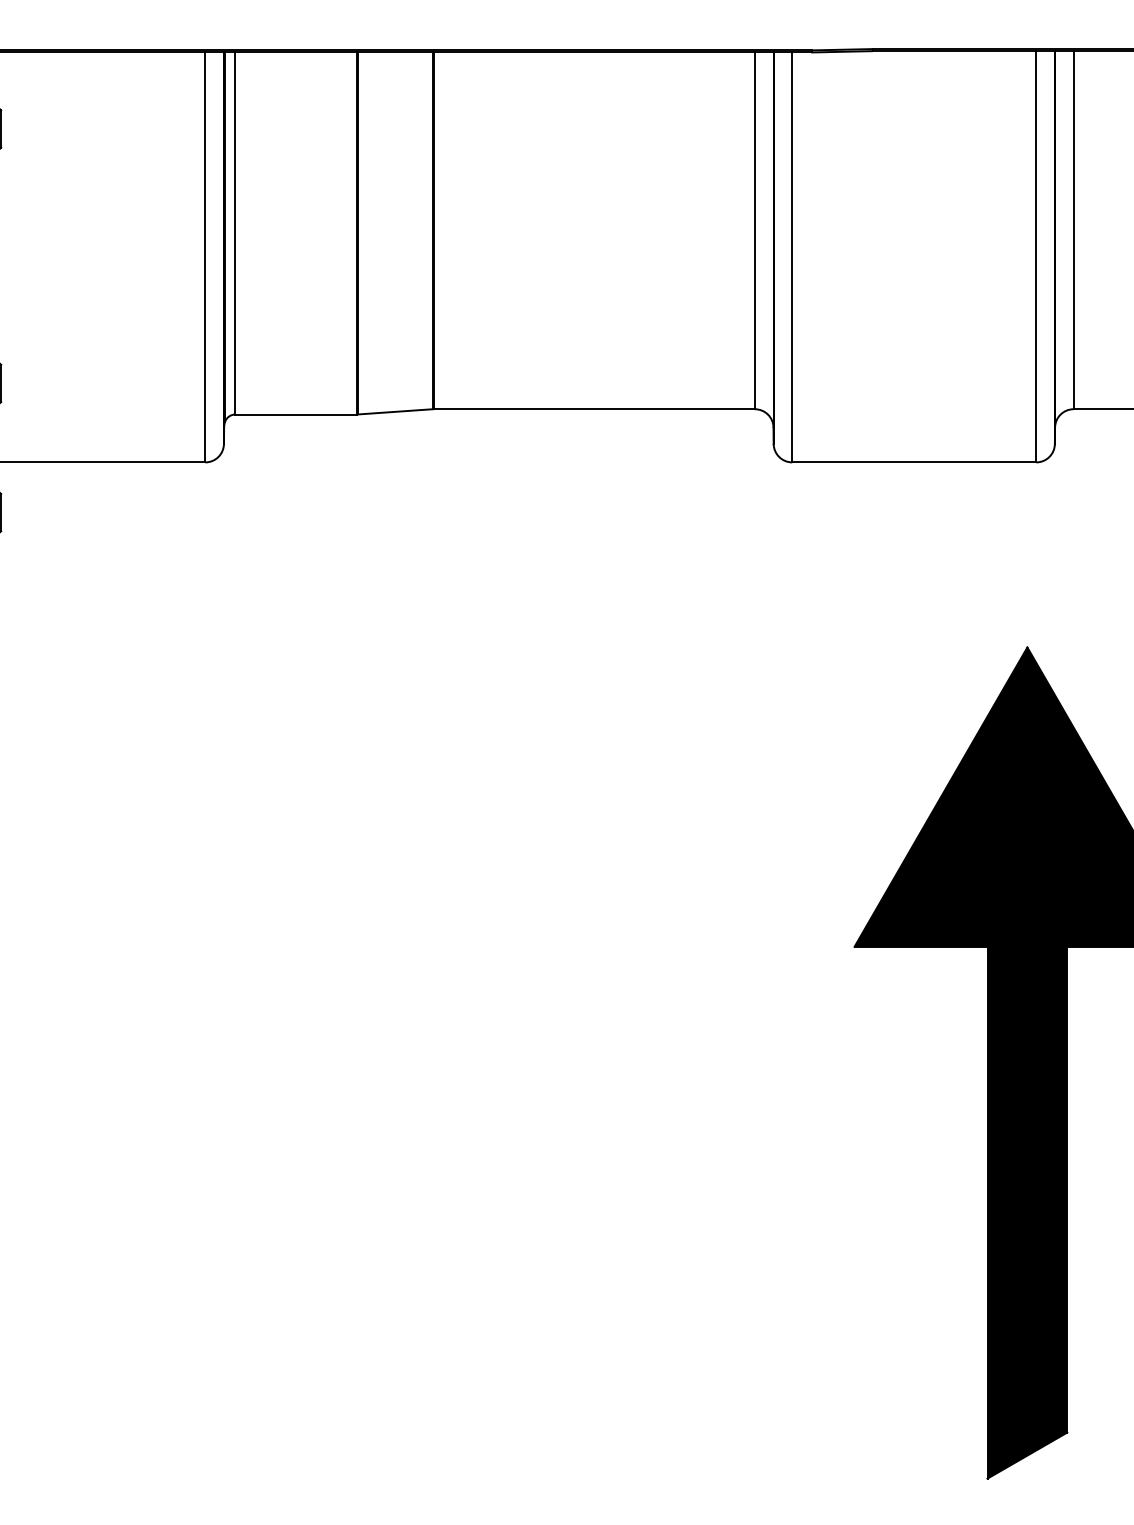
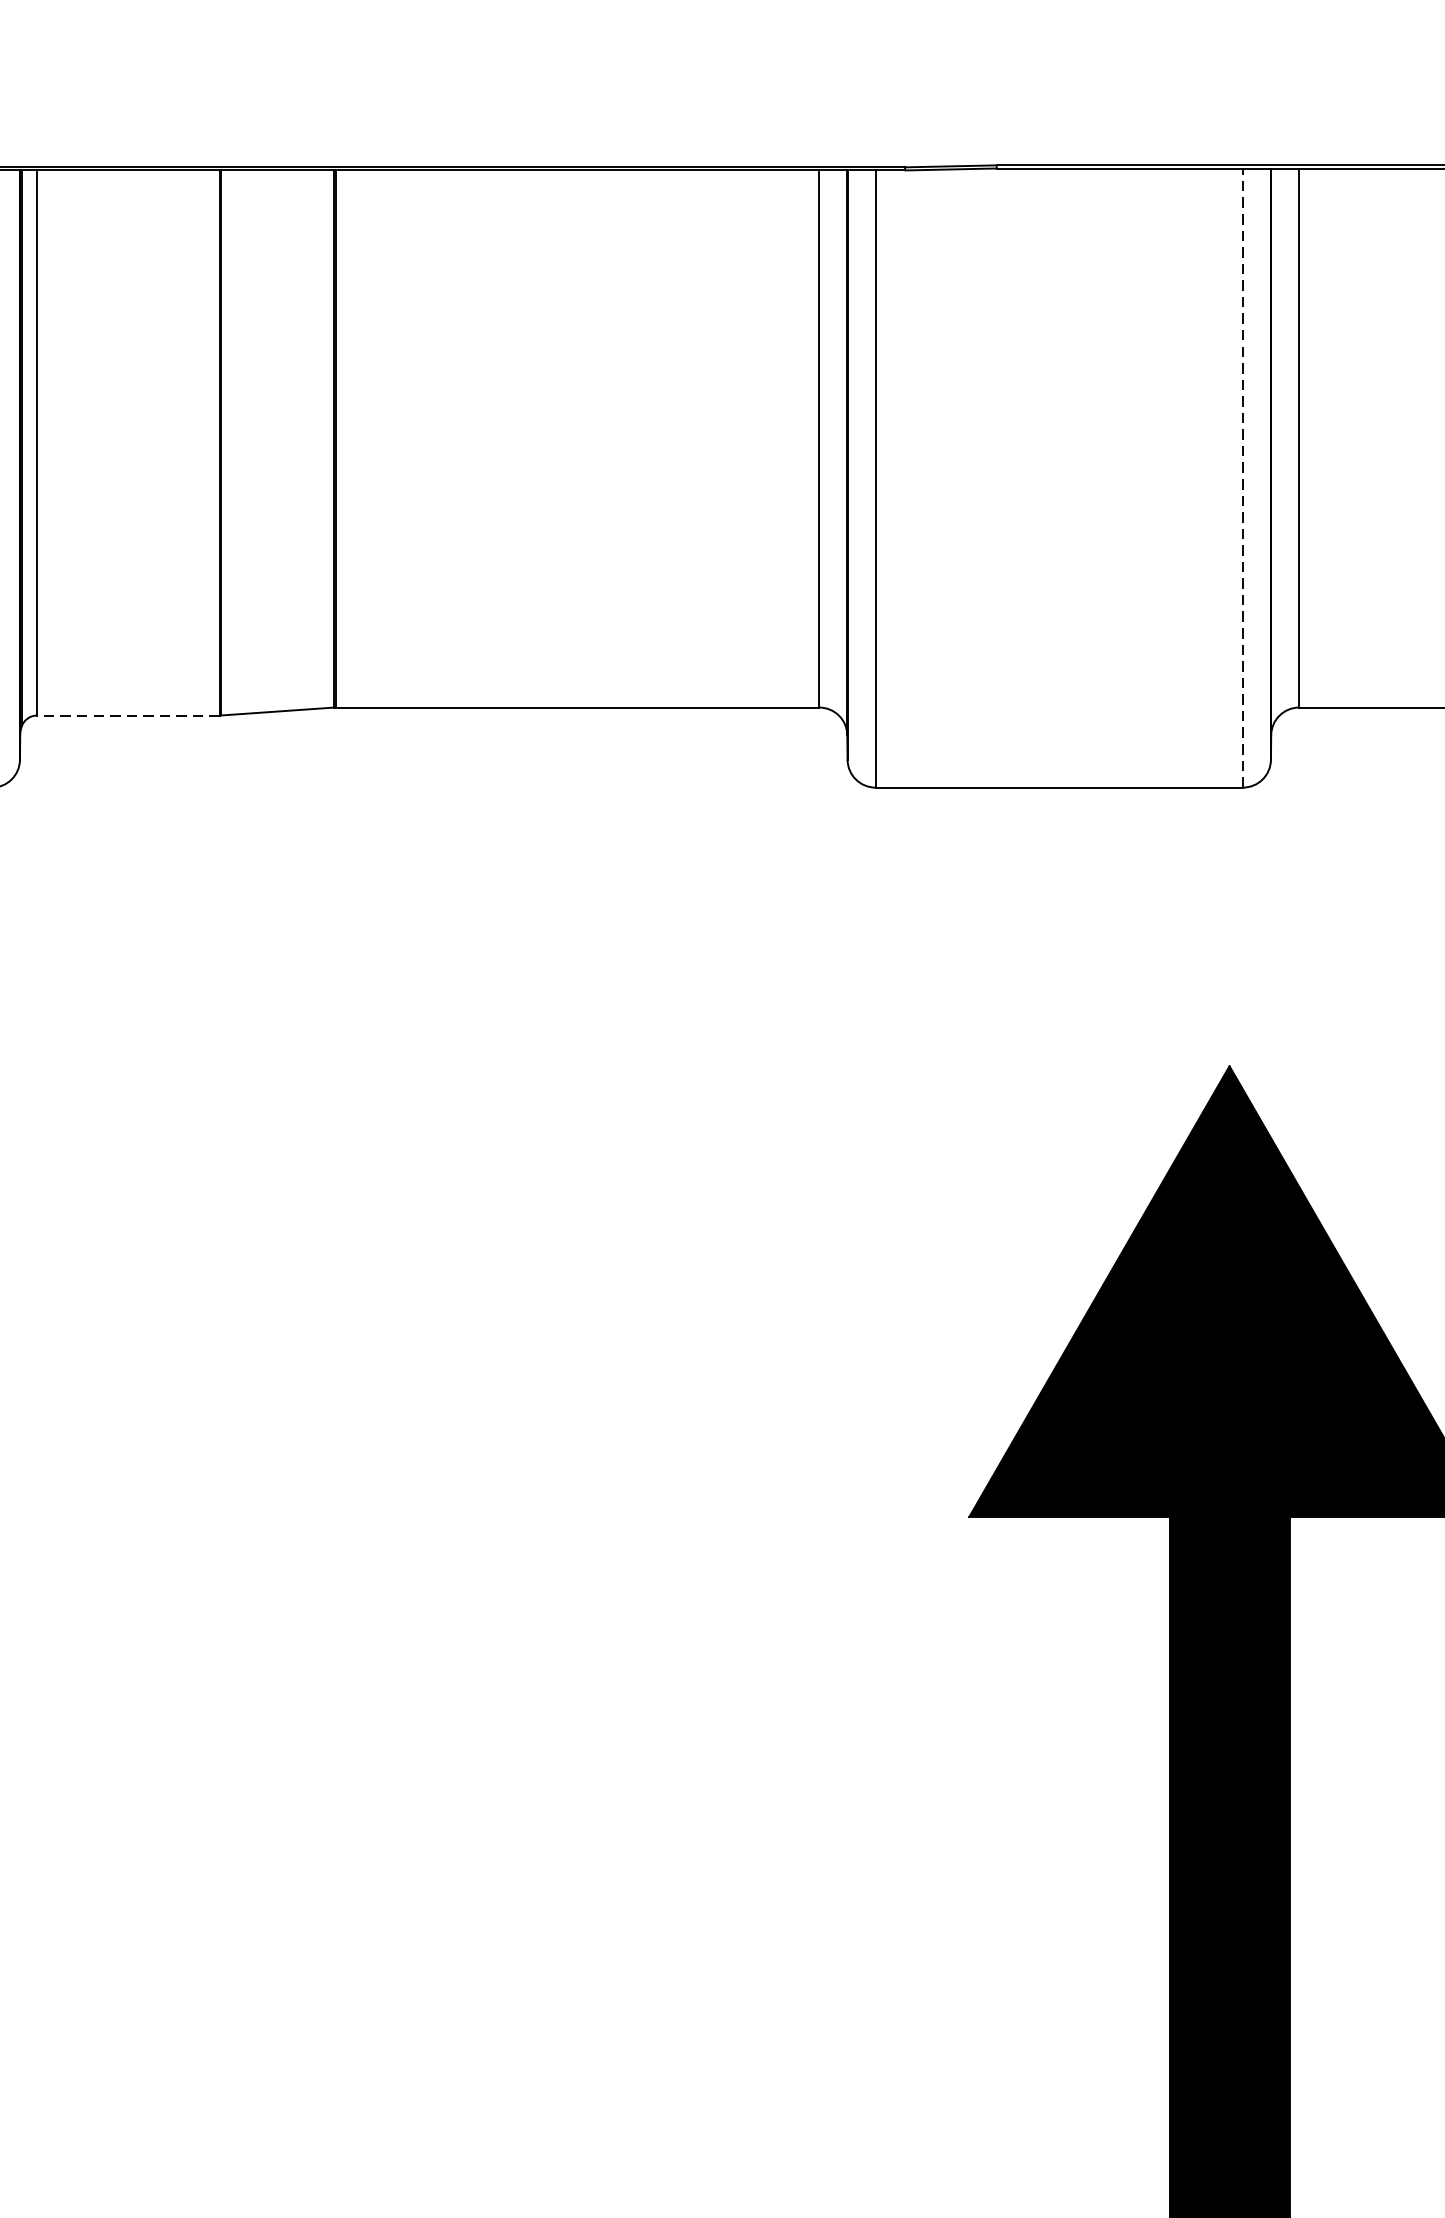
line: (1036, 256) -> (1243, 477), solid -> dashed
line: (296, 414) -> (129, 715), solid -> dashed

